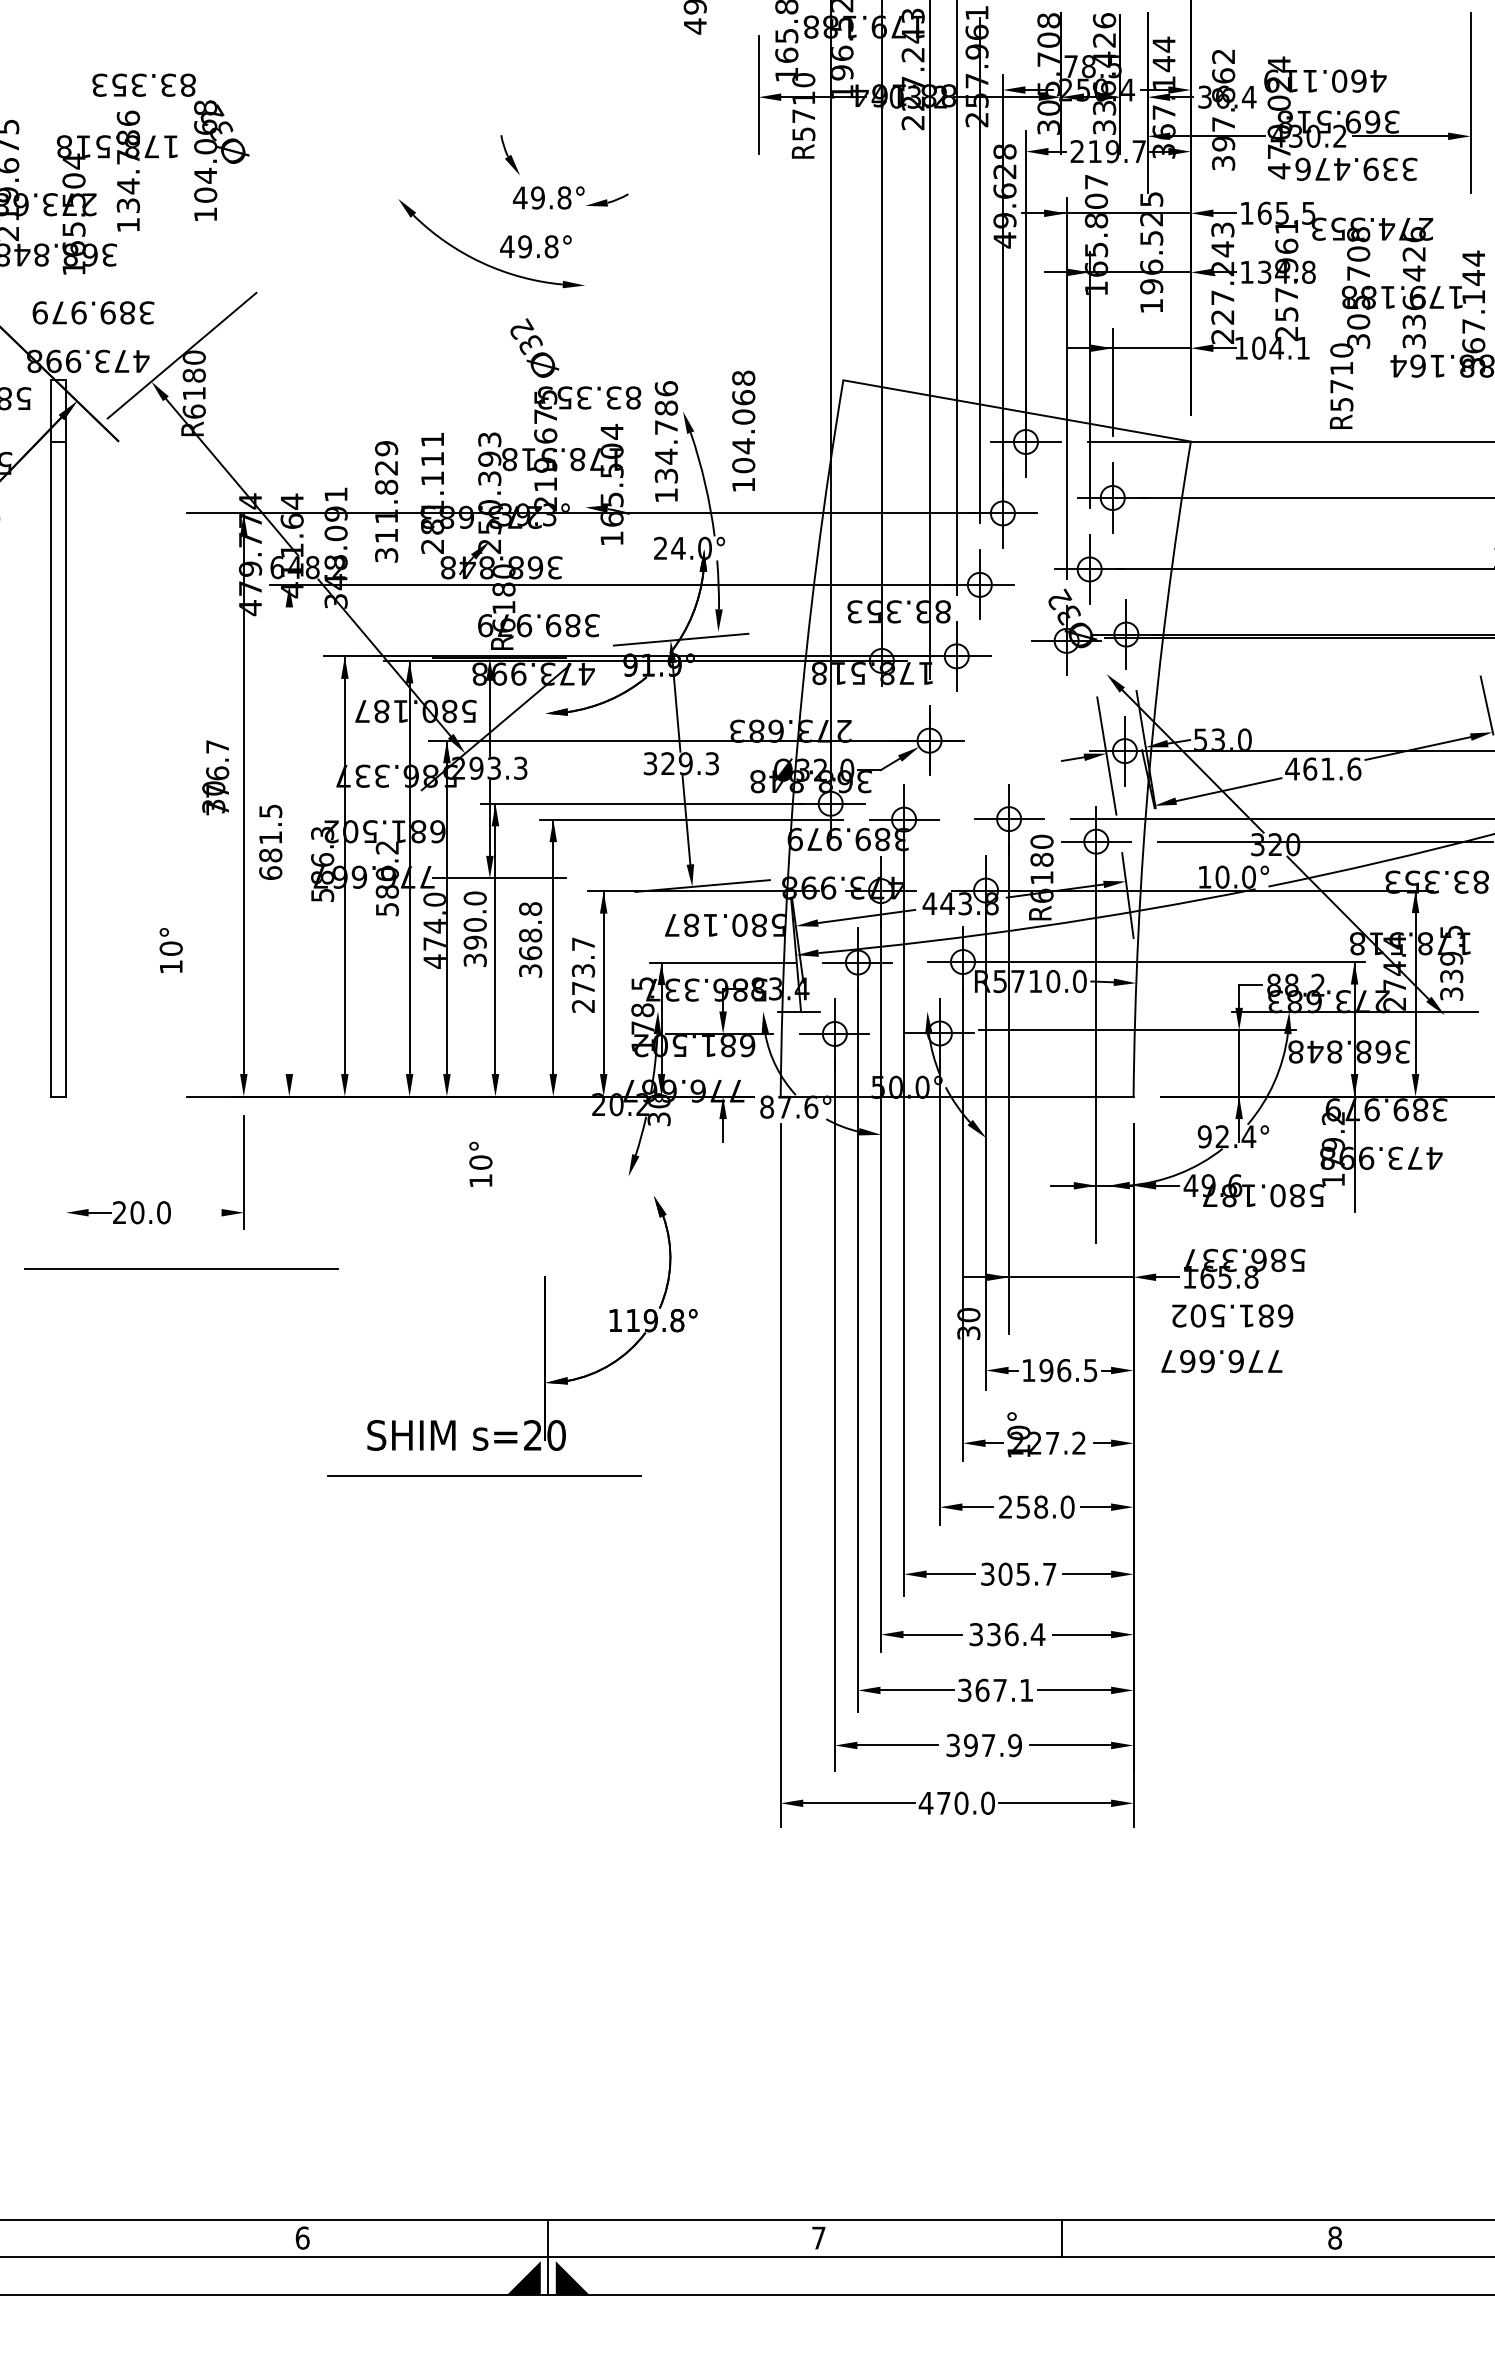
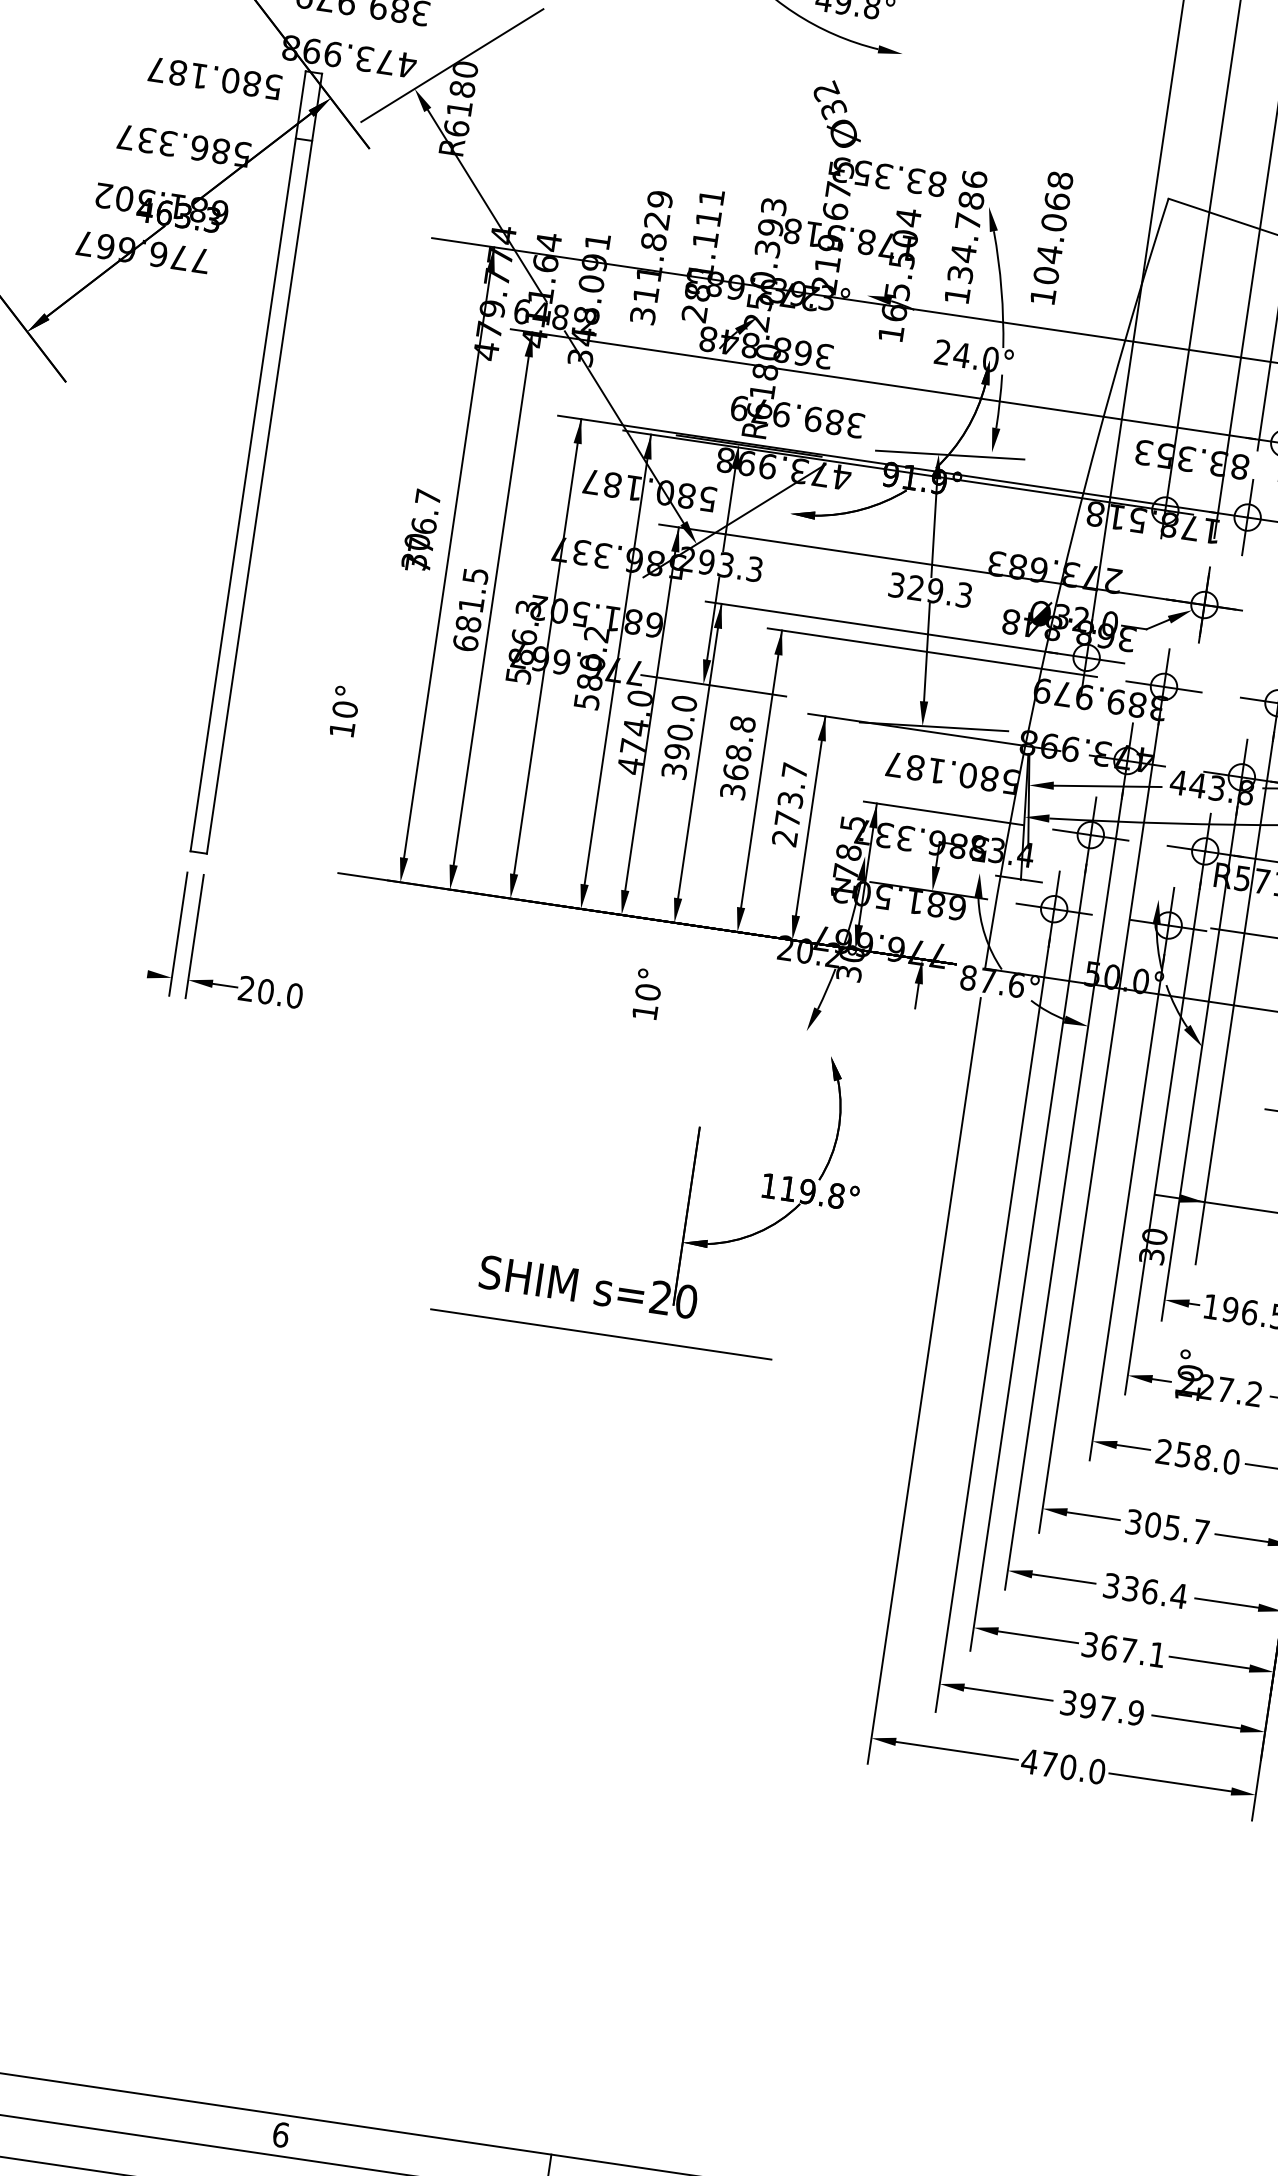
line: (289, 829) -> (493, 598), added
line: (66, 1172) -> (195, 936), added
part: (243, 1172) -> (177, 933), moved
line: (181, 1268) -> (304, 1059), removed

